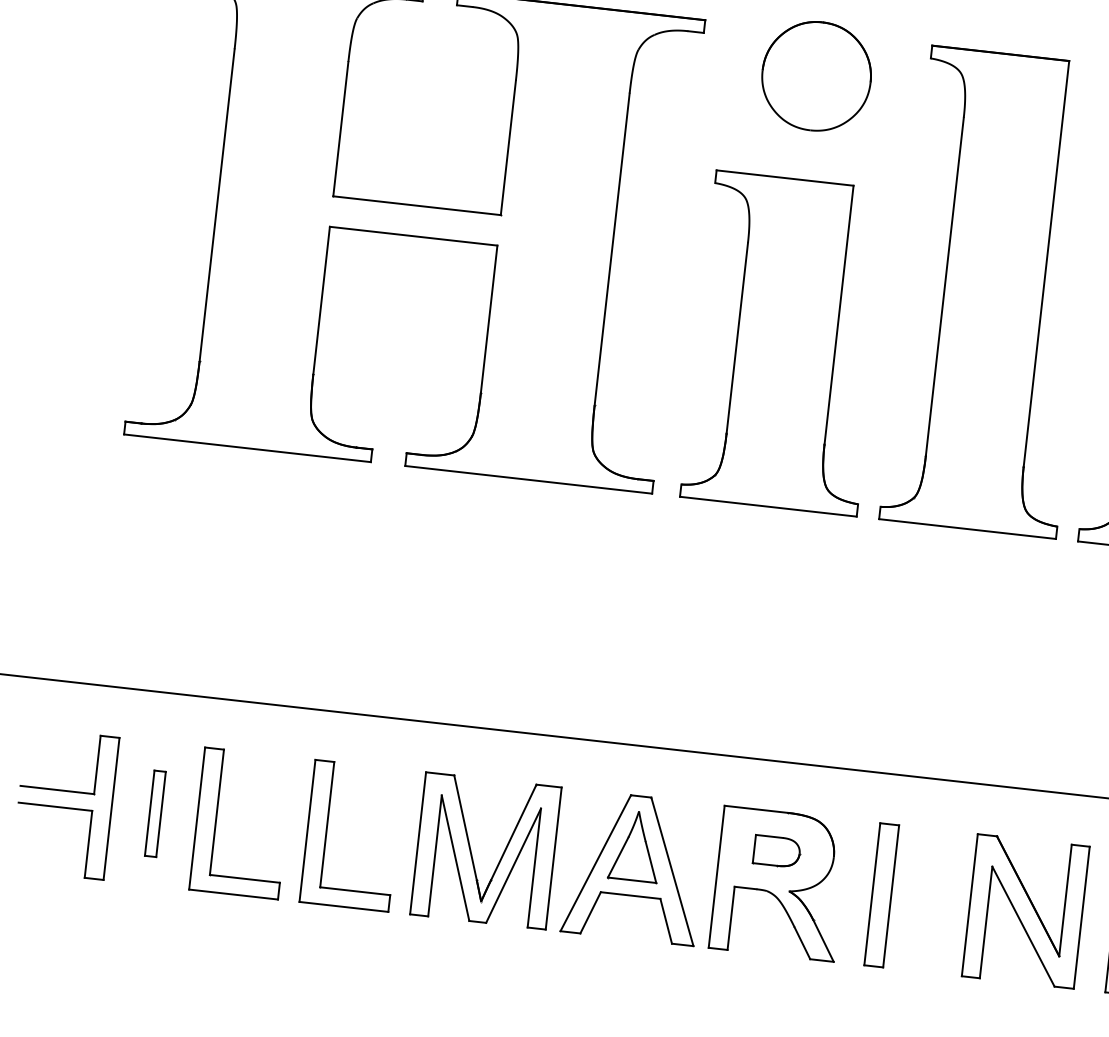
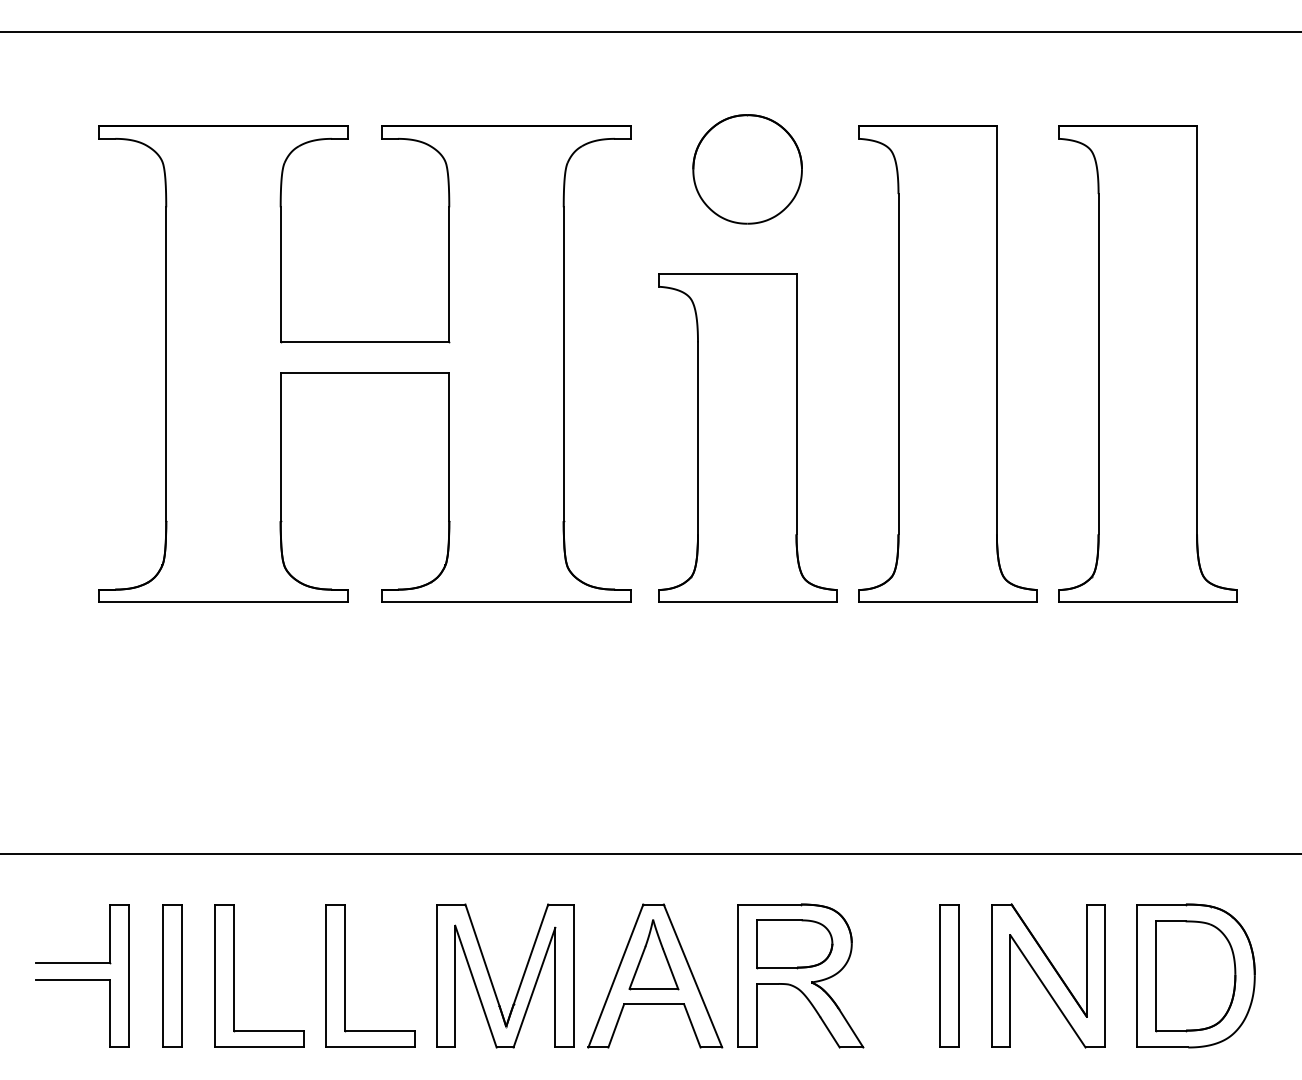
part: (155, 813) -> (172, 975), size x1.67
part: (776, 851) -> (794, 944), size x1.67
part: (881, 894) -> (949, 975), moved

